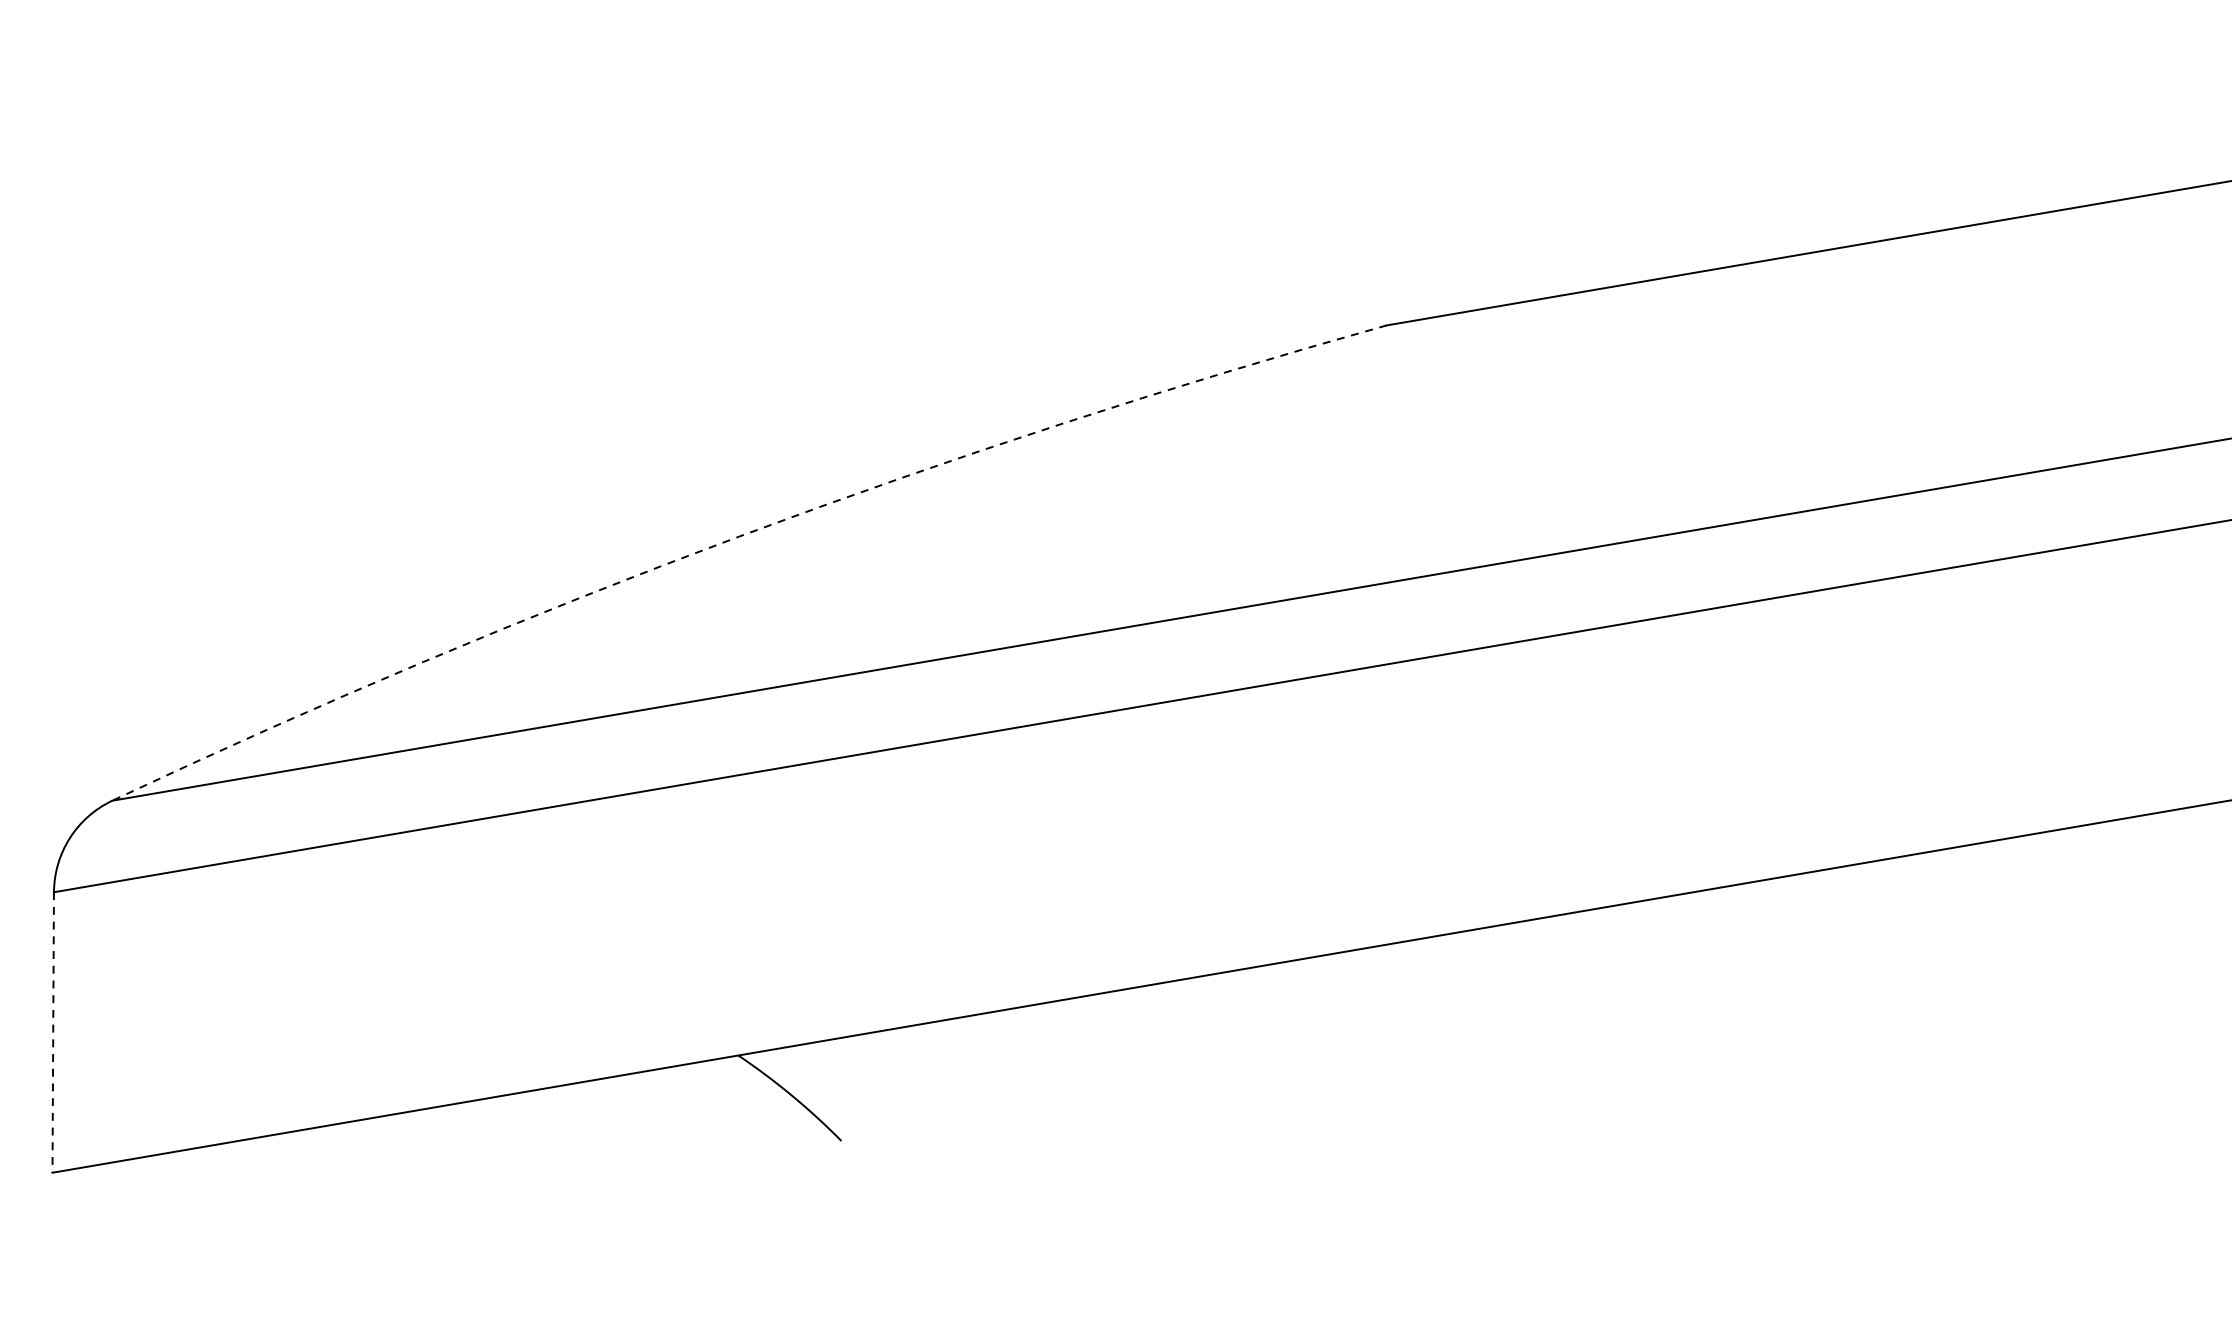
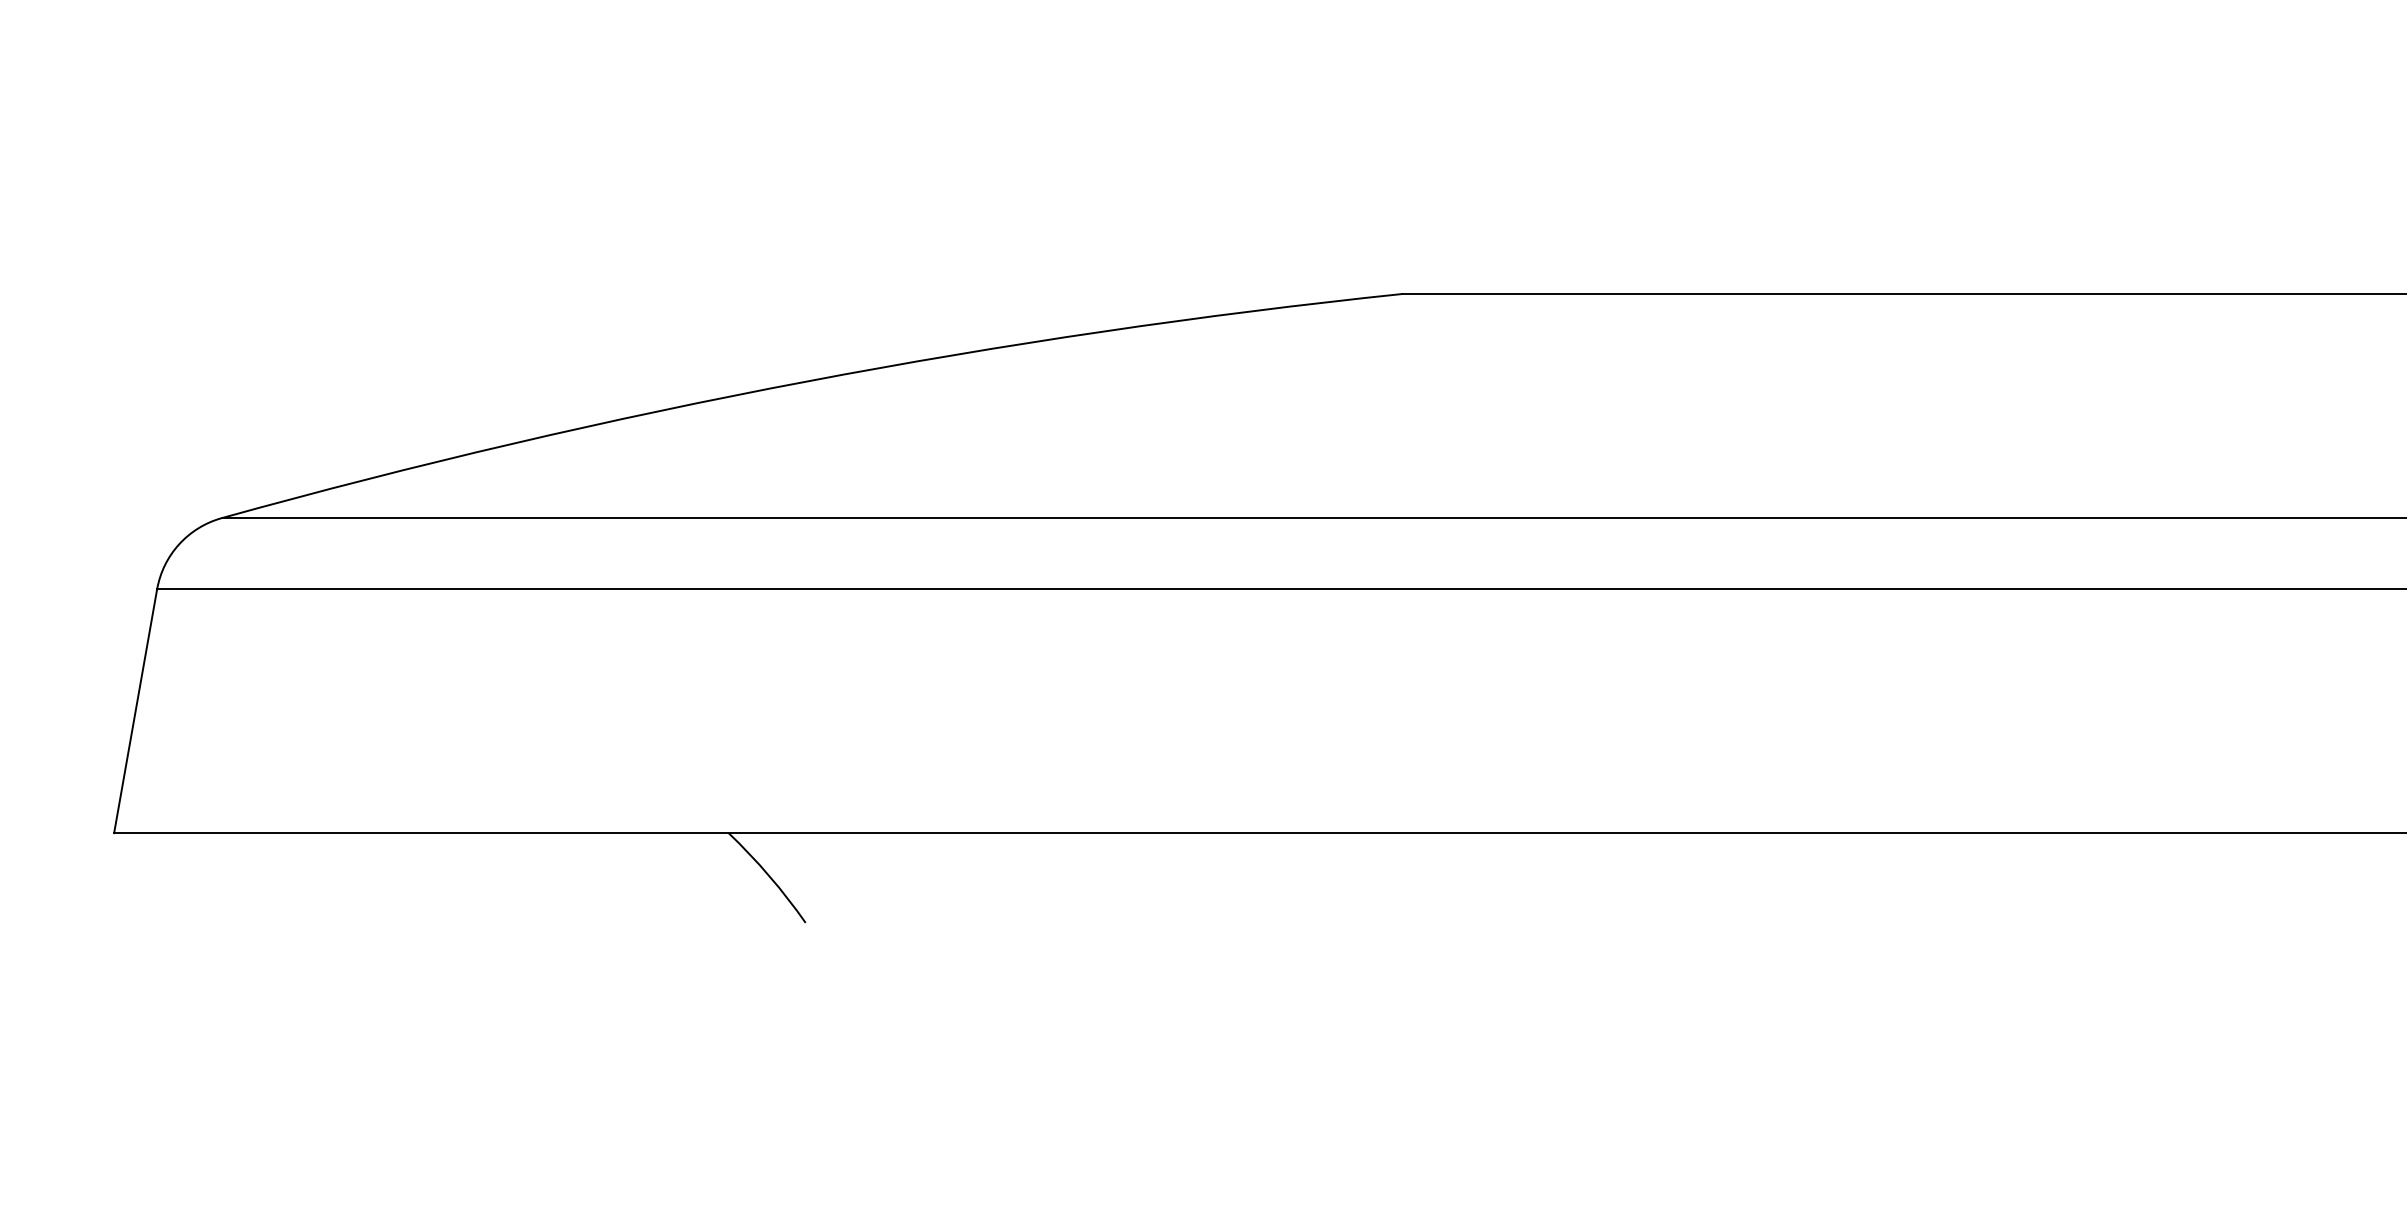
arc: (740, 536) -> (807, 381), dashed -> solid
line: (53, 1032) -> (135, 711), dashed -> solid

